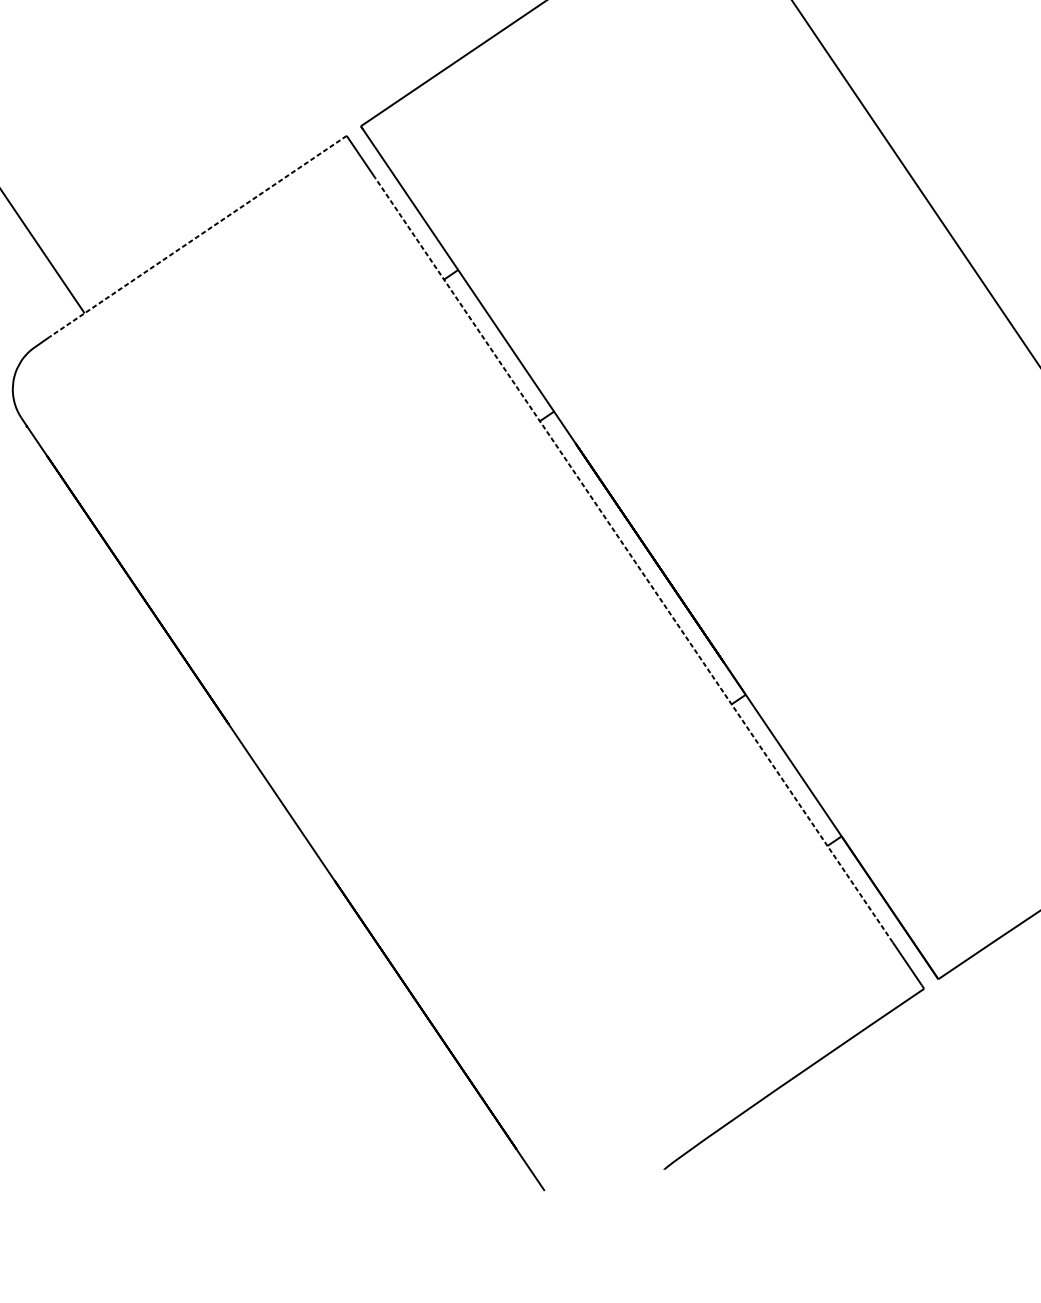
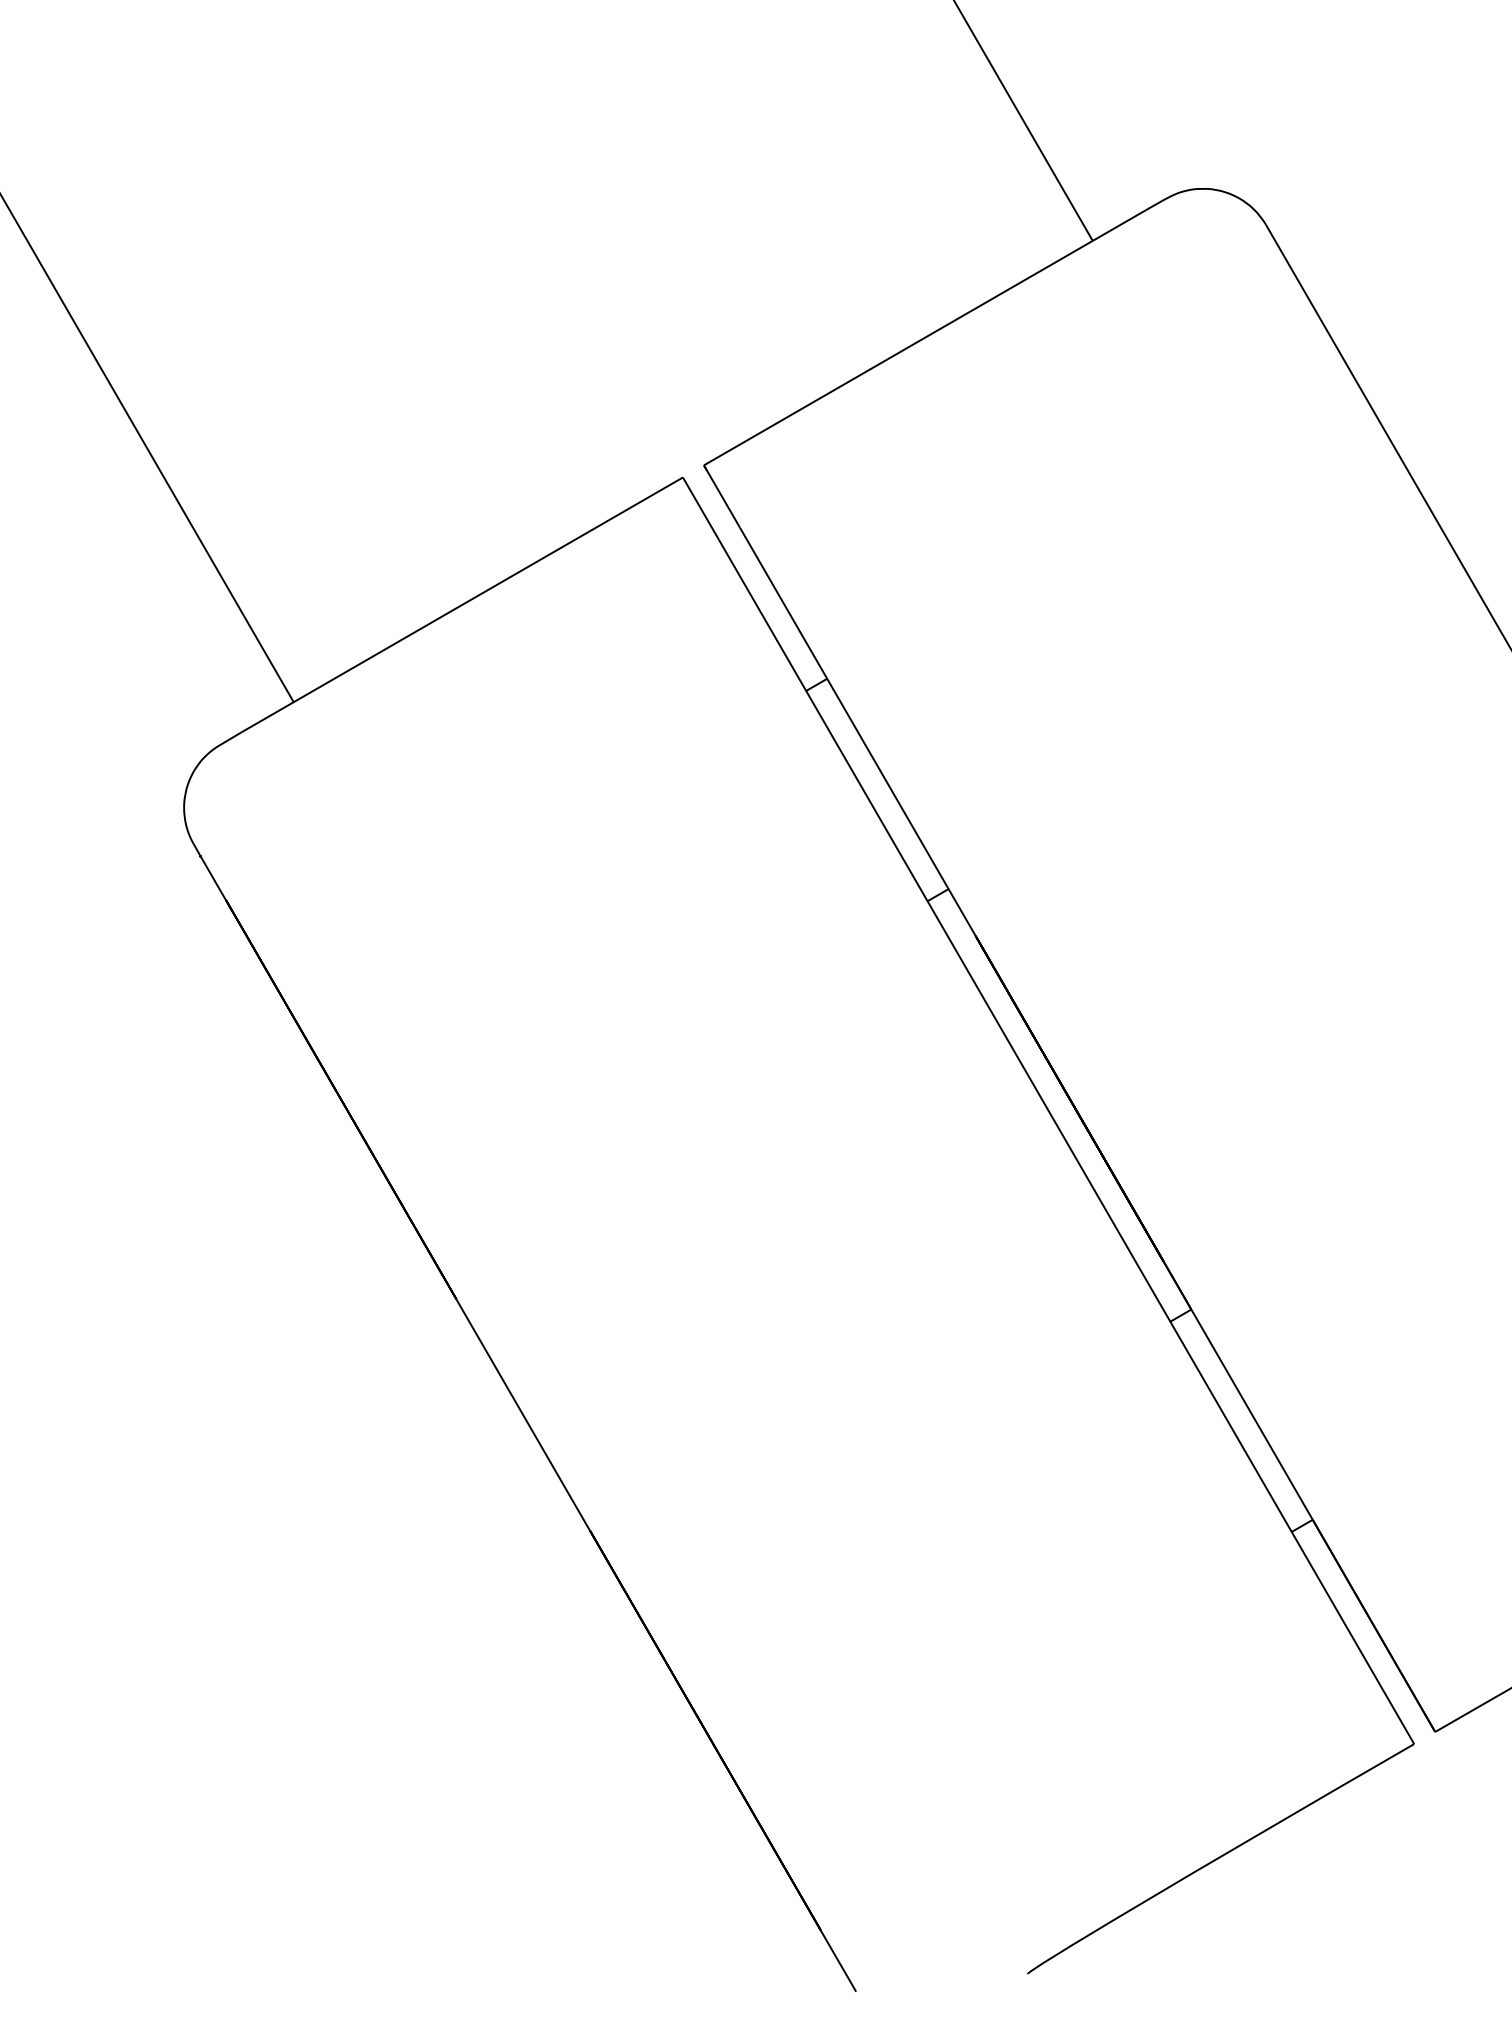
line: (198, 236) -> (462, 604), dashed -> solid
line: (633, 560) -> (1046, 1107), dashed -> solid

